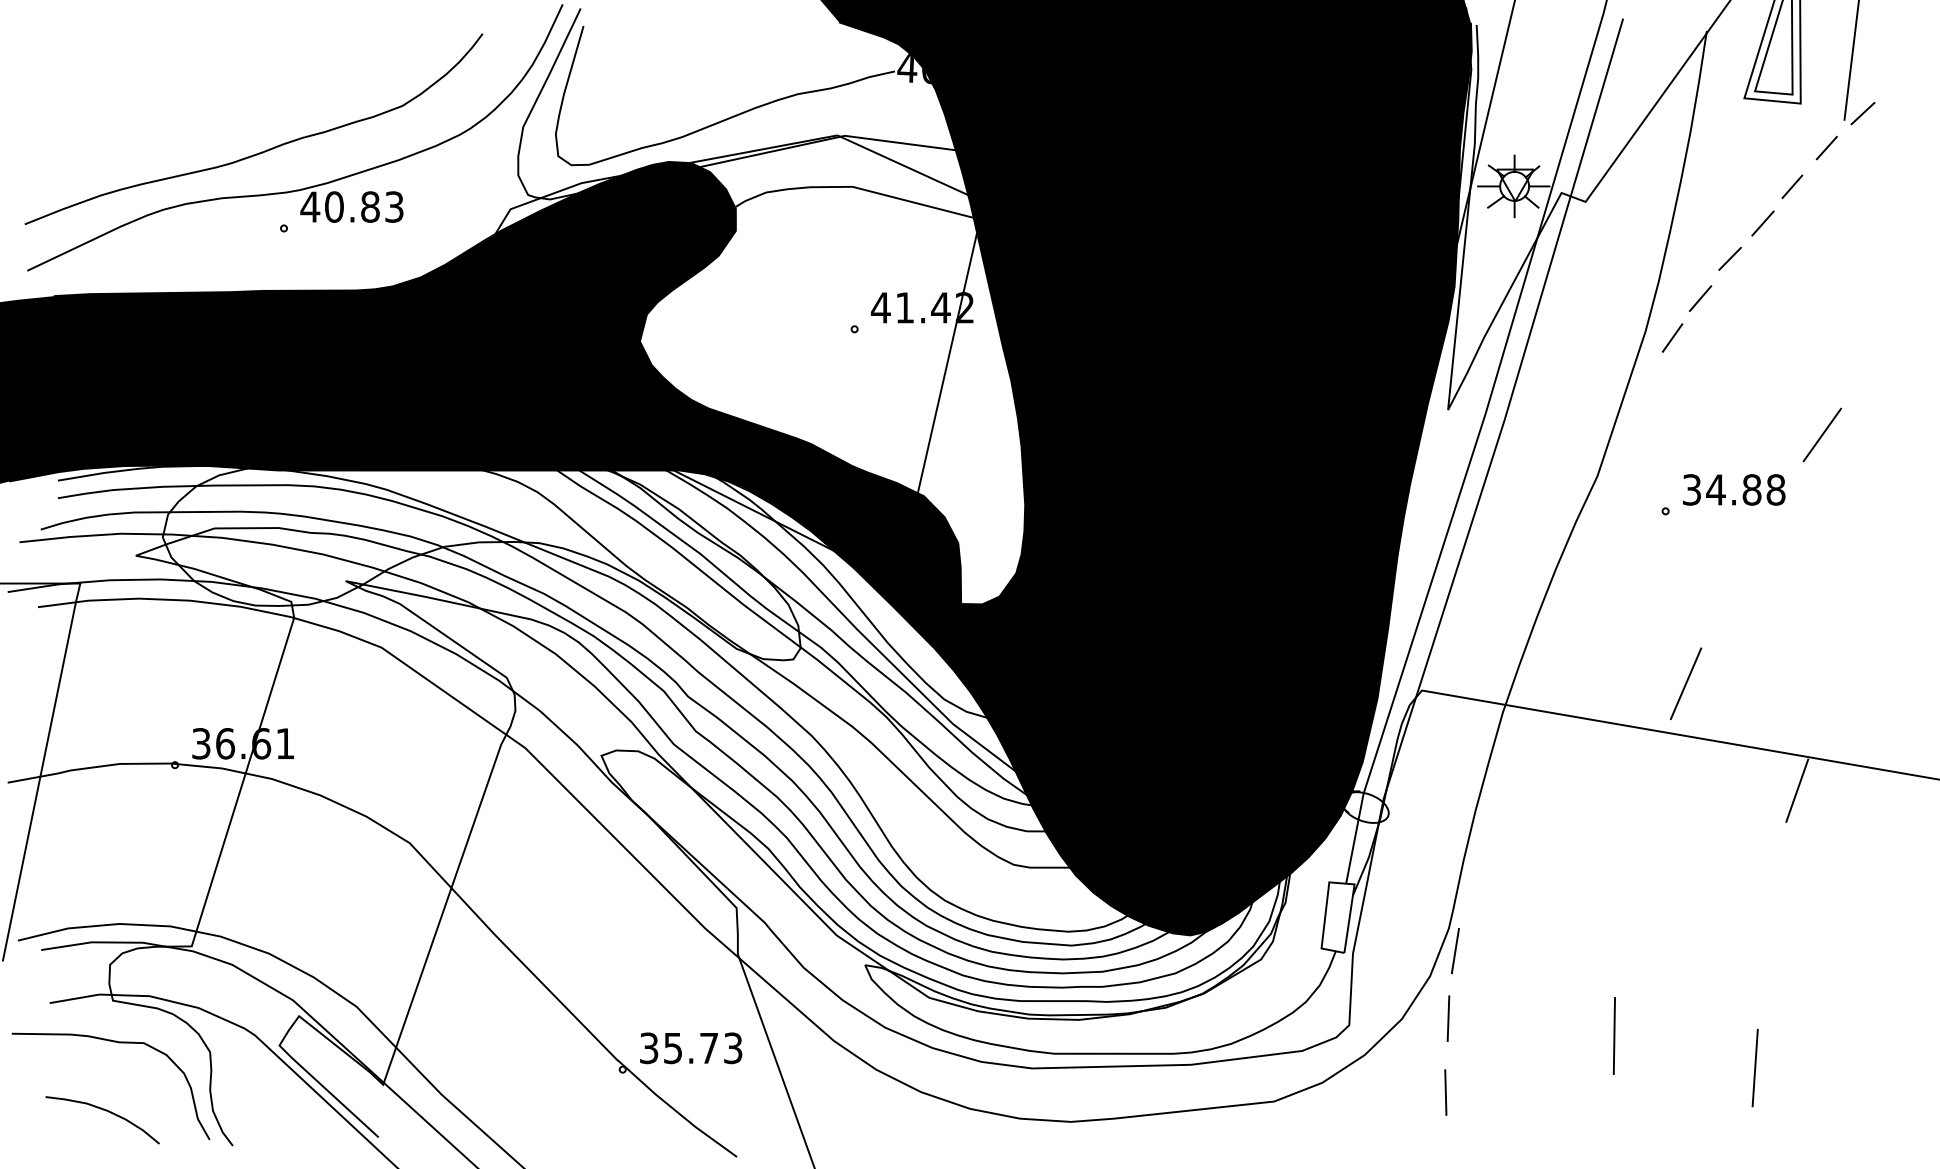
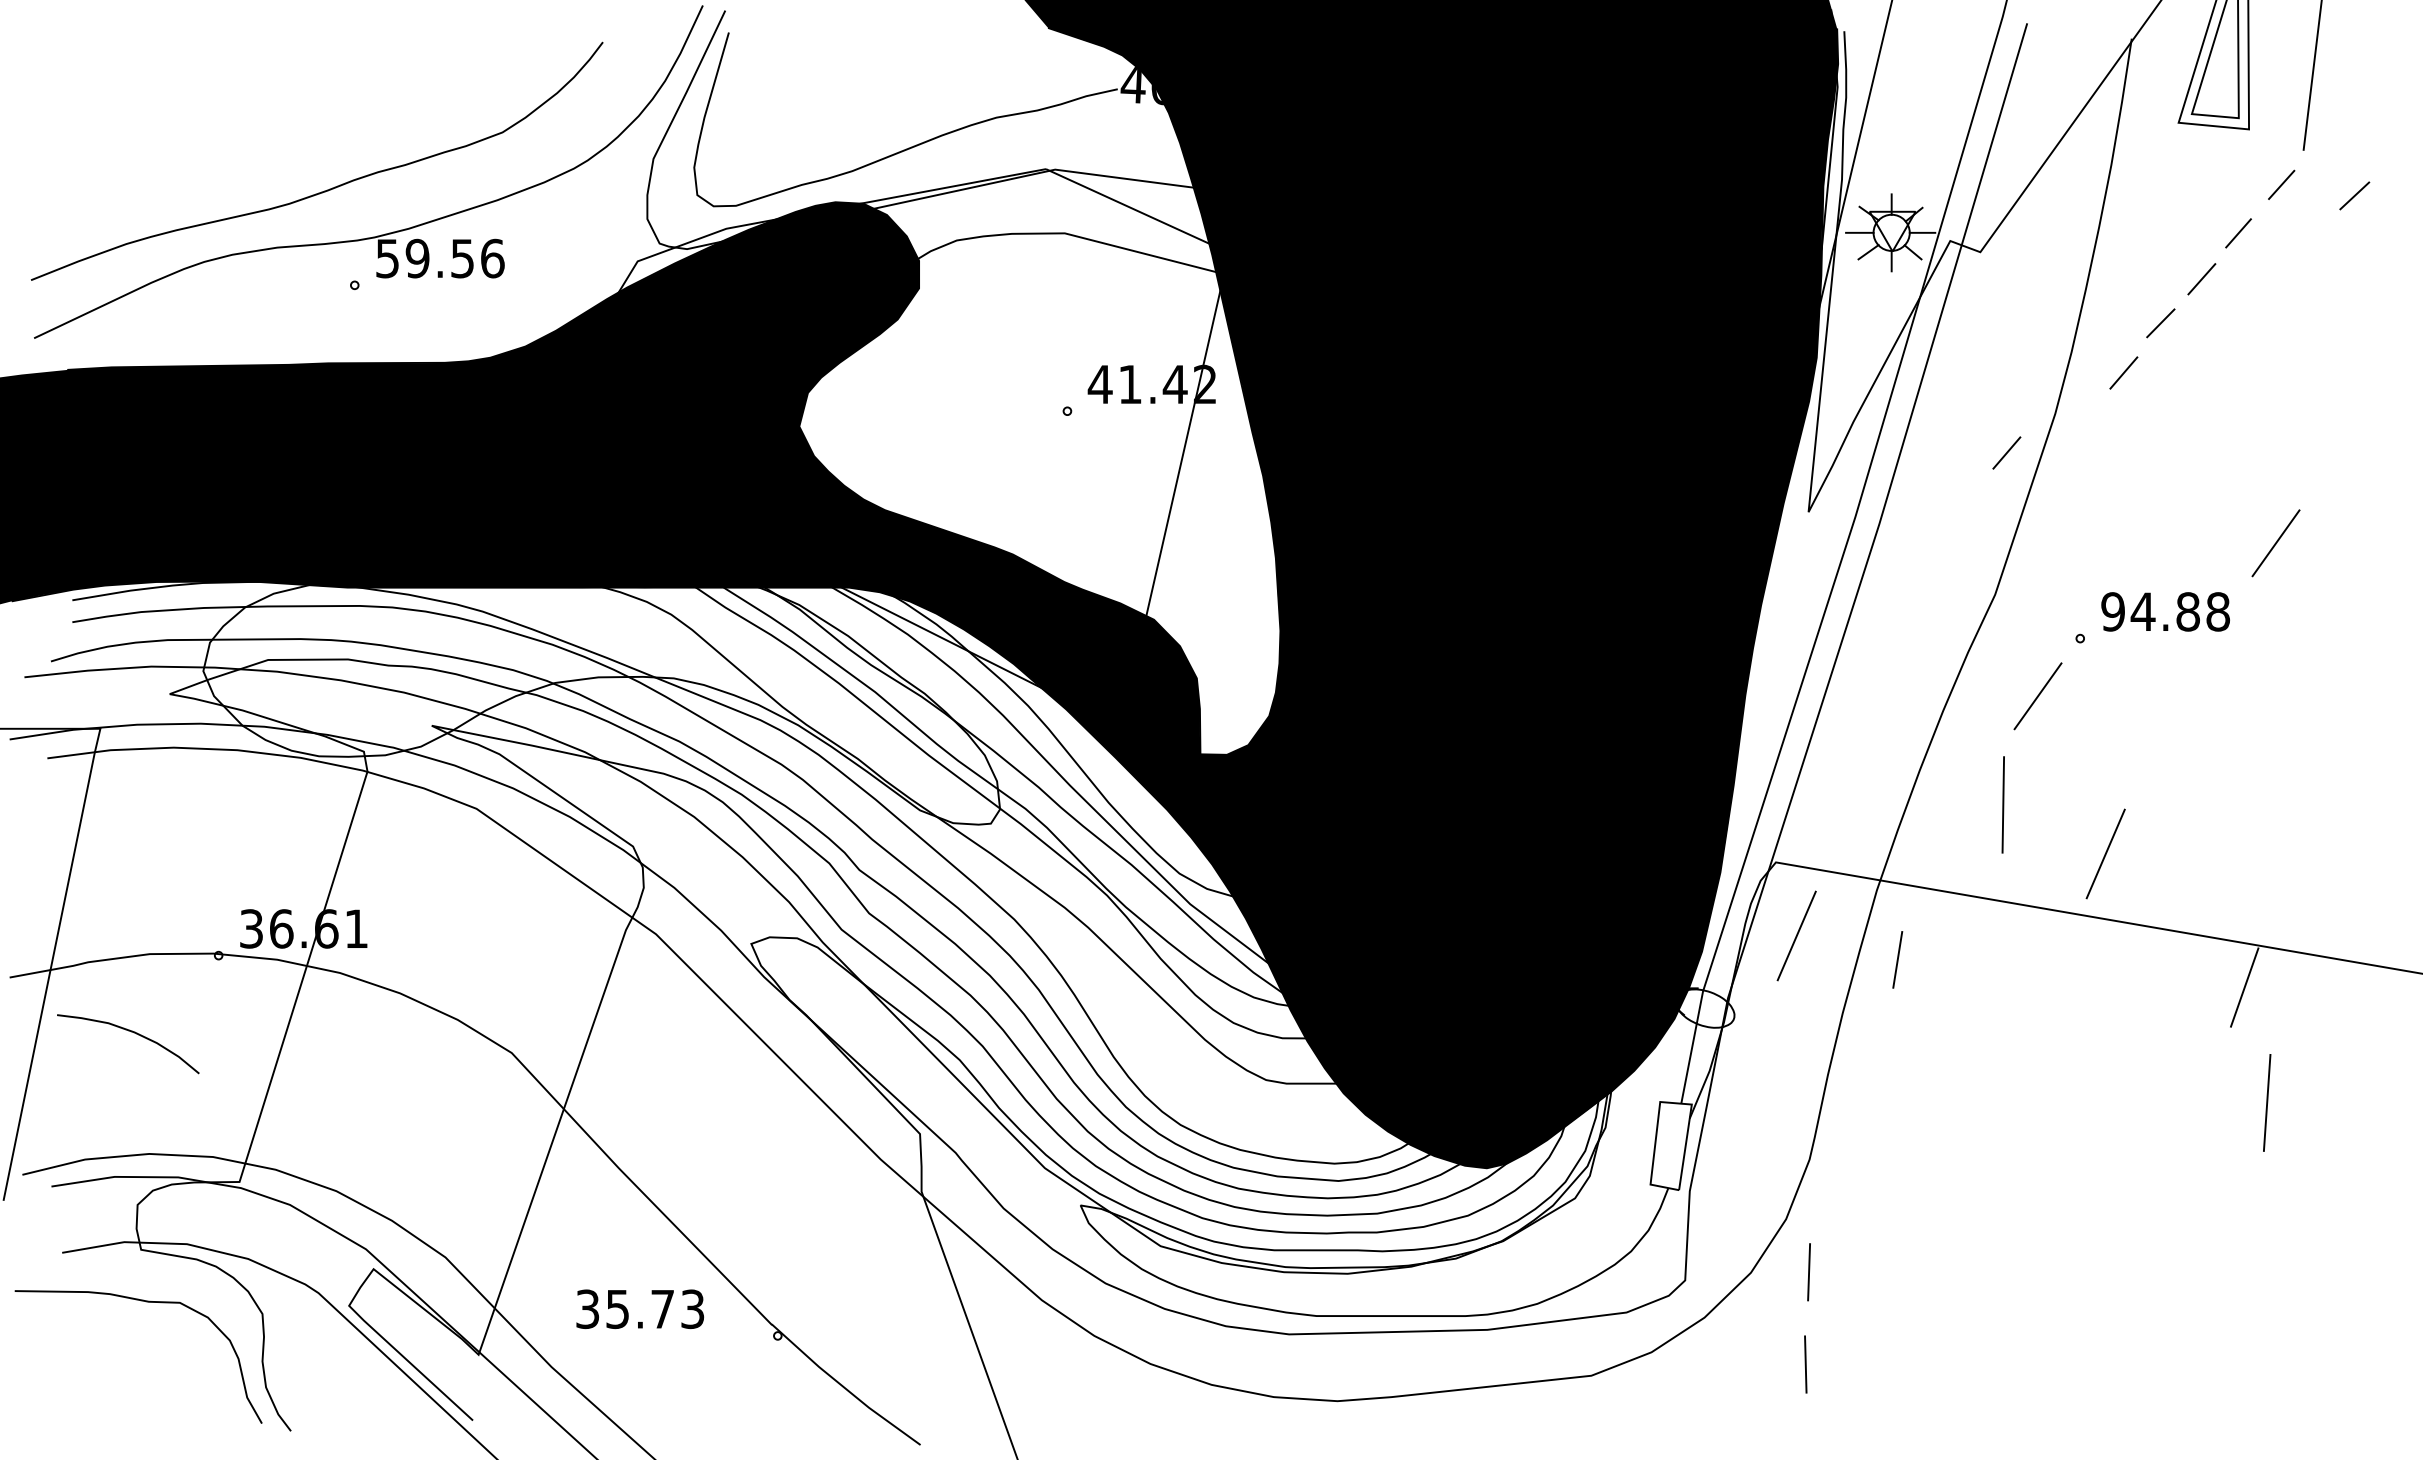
line: (1862, 113) -> (2354, 195), moved
text: (351, 206) -> (439, 258), 40.83 -> 59.56
line: (1672, 338) -> (2088, 422), removed
line: (1606, 362) -> (2006, 452), added
text: (1691, 489) -> (2112, 611), 34.88 -> 94.88
line: (1631, 557) -> (2037, 696), added
line: (1438, 749) -> (1796, 935), added
line: (1455, 950) -> (1897, 959), moved
line: (1613, 1035) -> (2002, 804), moved
text: (691, 1048) -> (640, 1309), moved
line: (1755, 1067) -> (2267, 1102), moved
curve: (105, 1110) -> (131, 1032), moved

